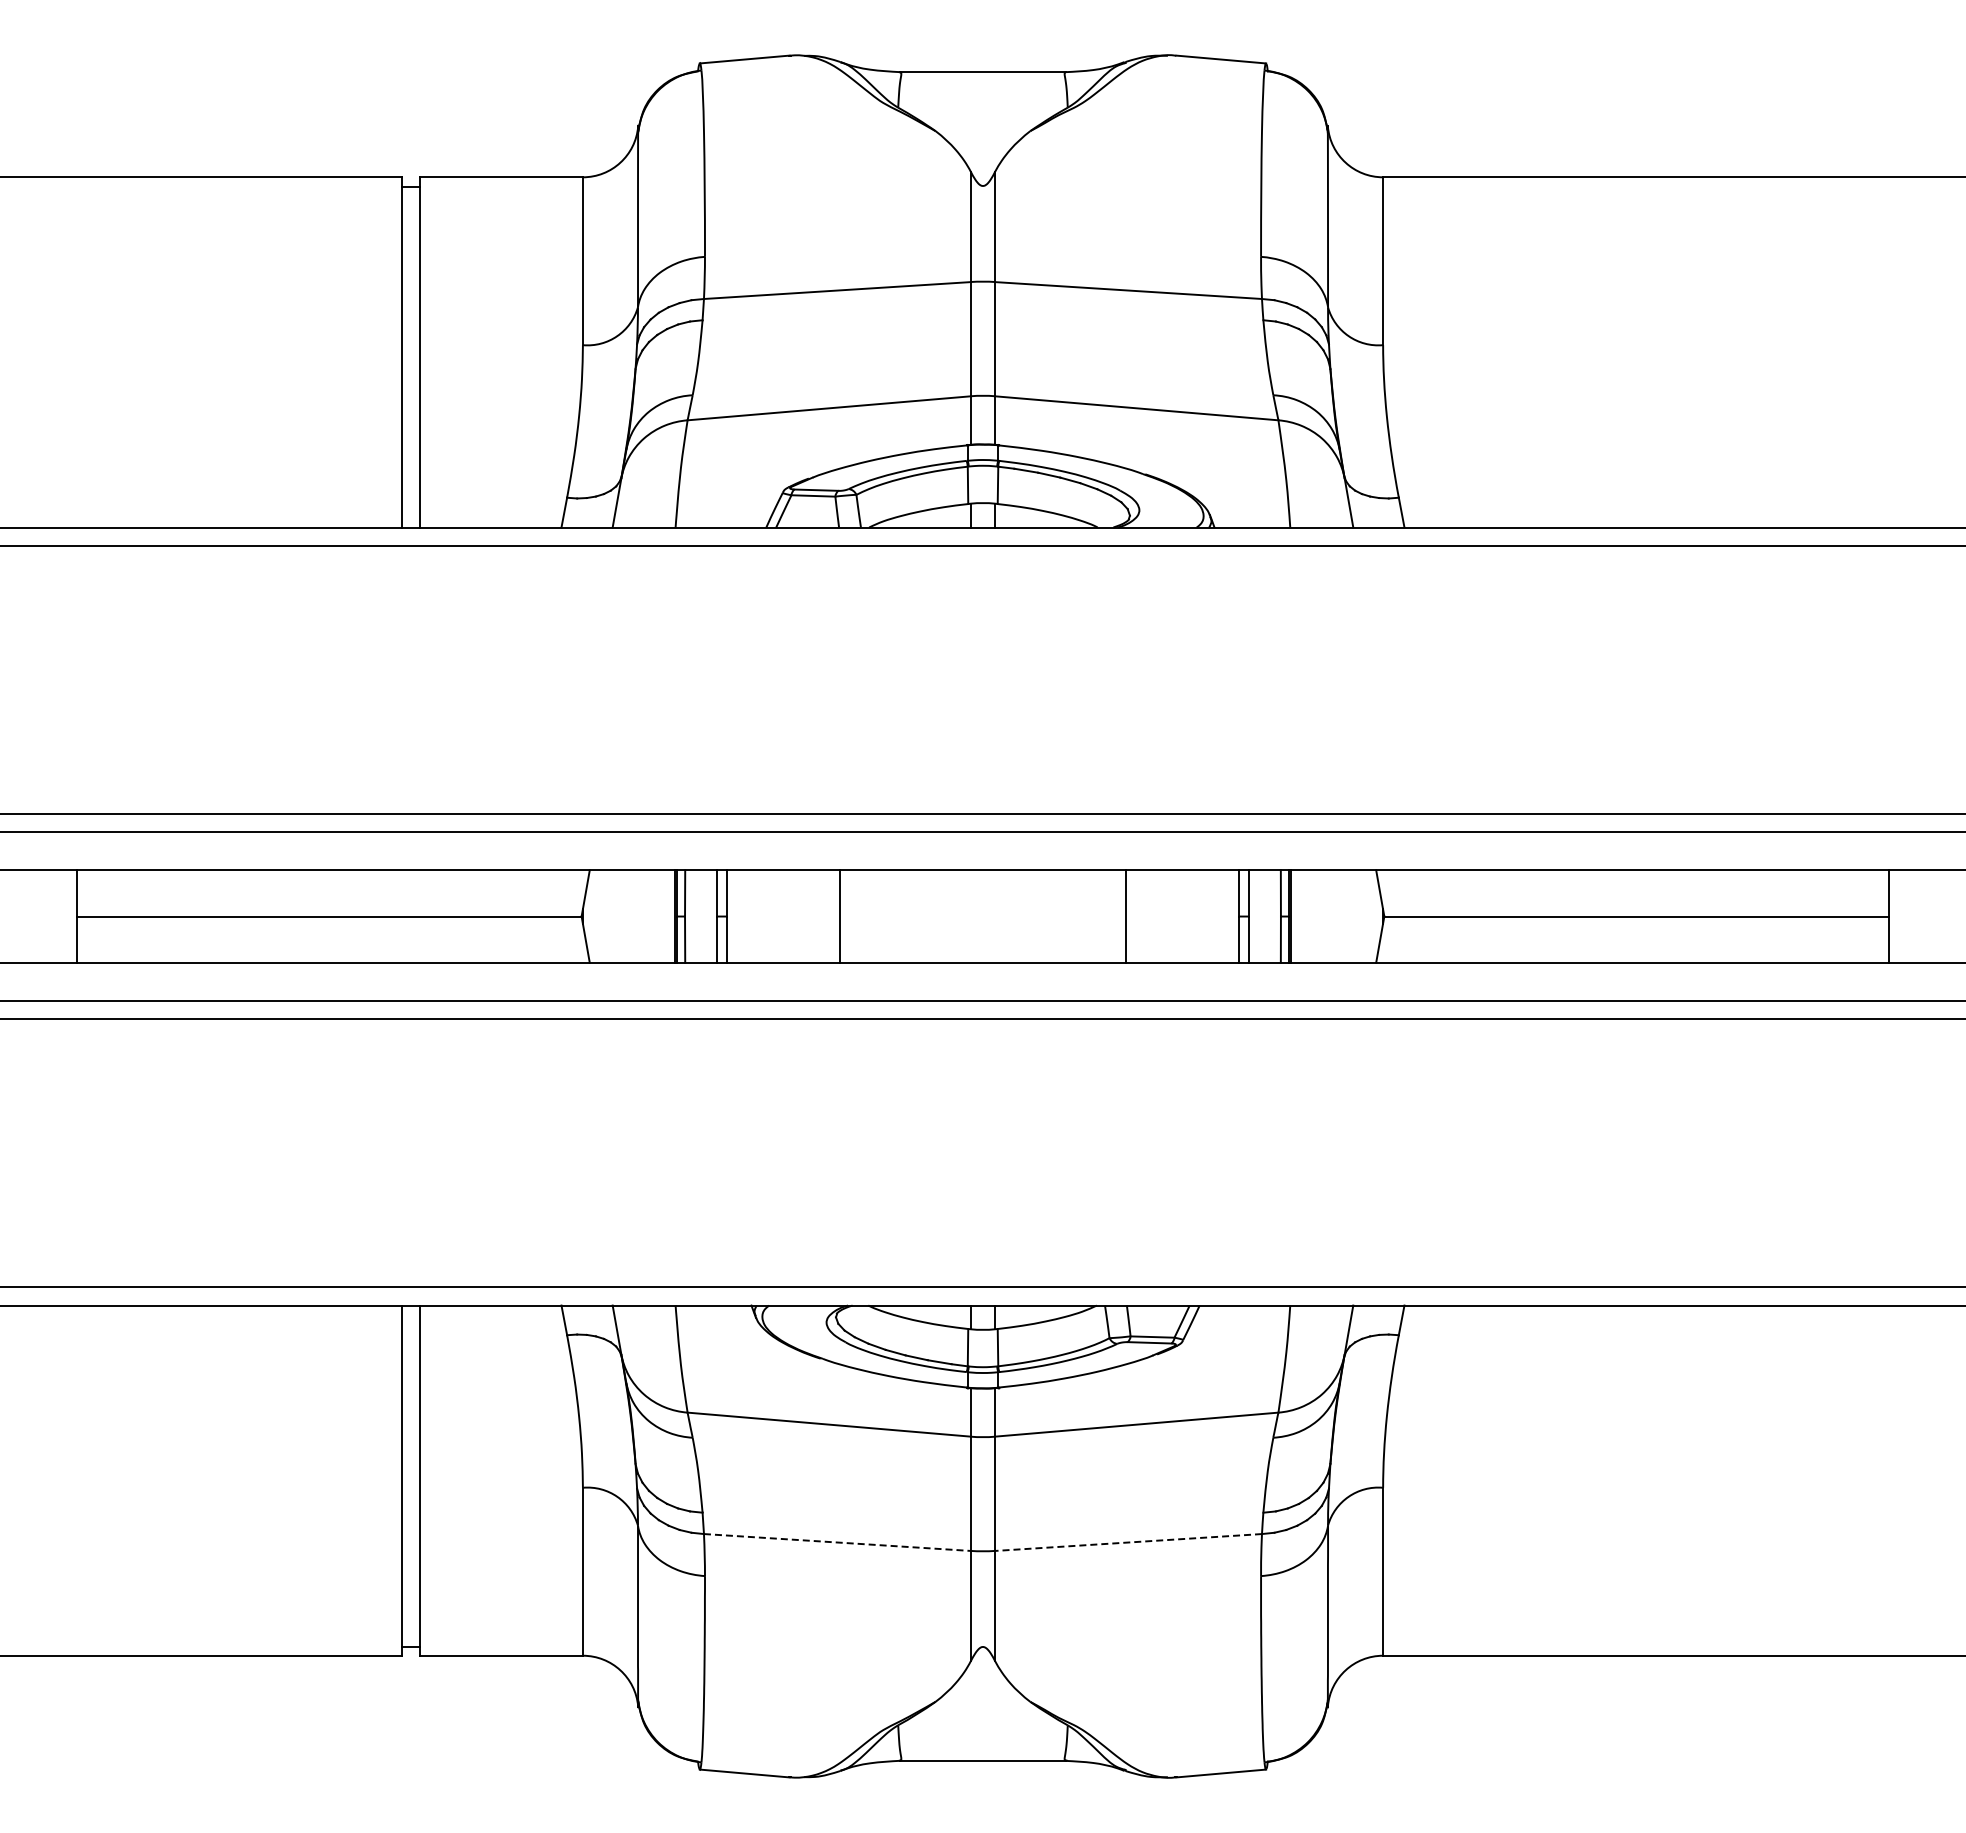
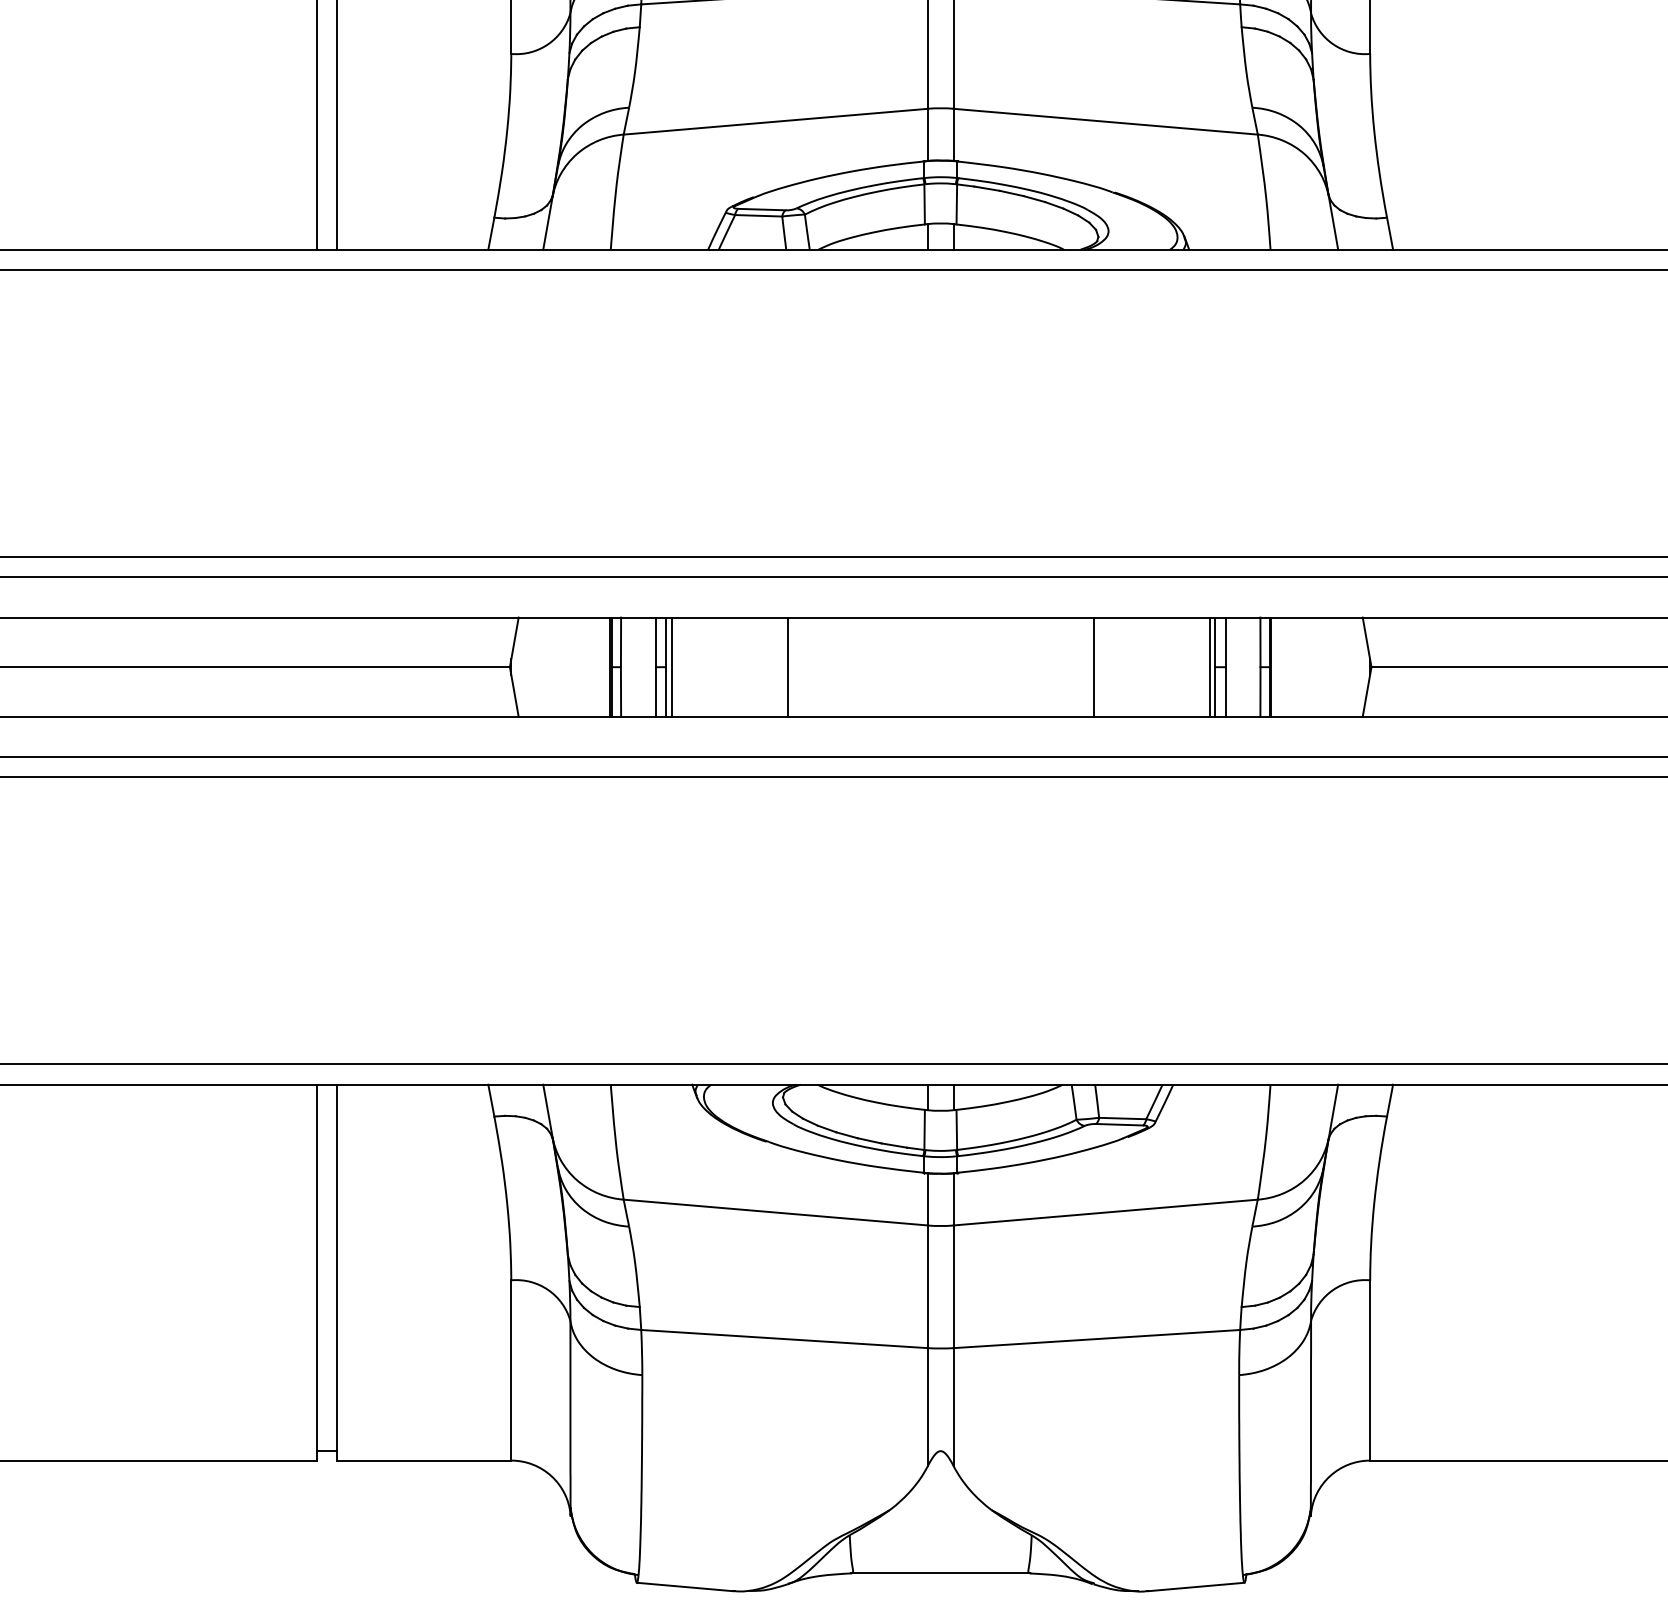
line: (732, 916) -> (671, 667), added
line: (1233, 916) -> (1209, 667), added
line: (837, 1542) -> (784, 1339), dashed -> solid
line: (1128, 1542) -> (1096, 1339), dashed -> solid

